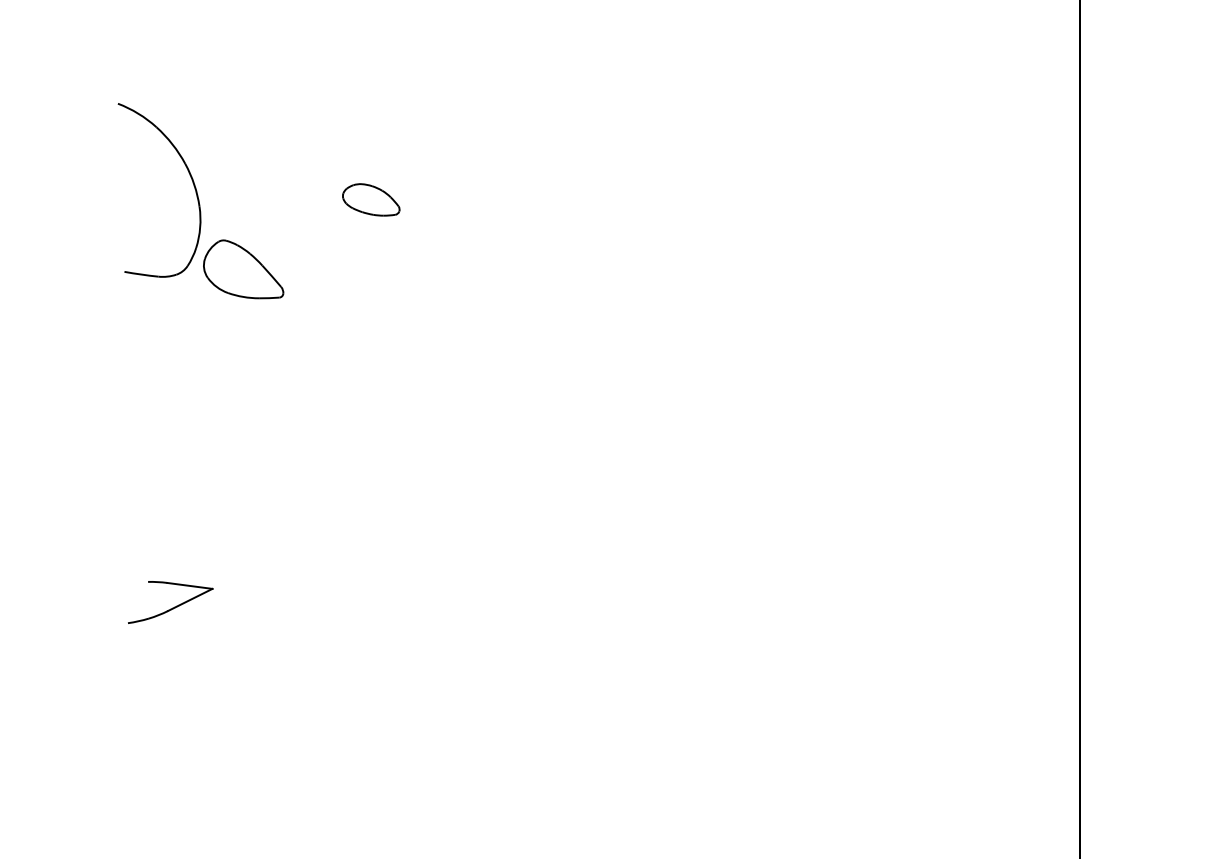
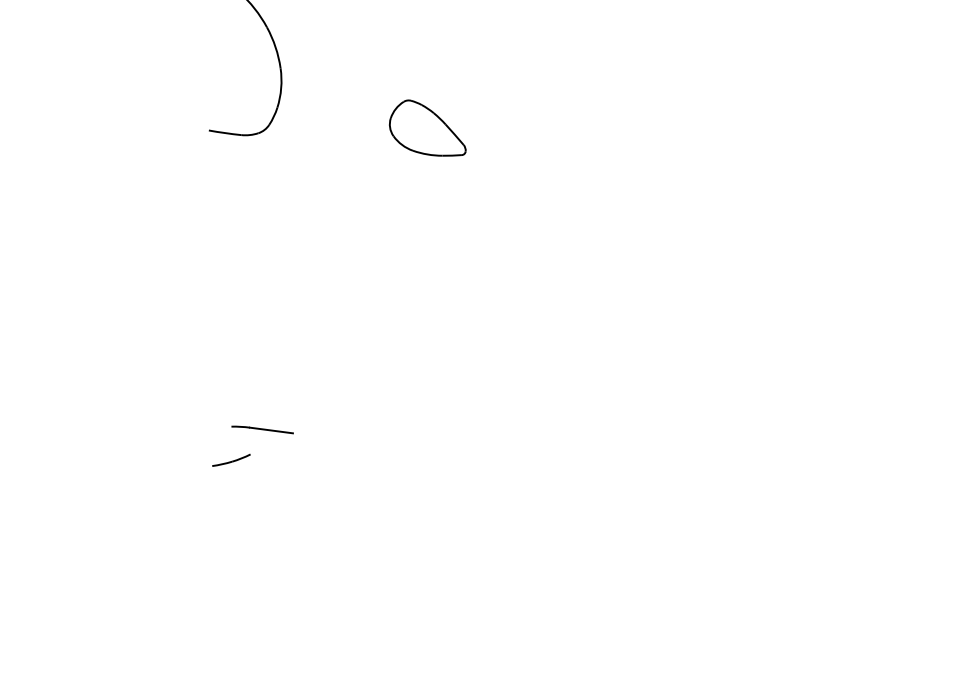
part: (371, 199) -> (444, 61), removed
part: (243, 269) -> (427, 128), moved
line: (190, 599) -> (271, 443), removed

